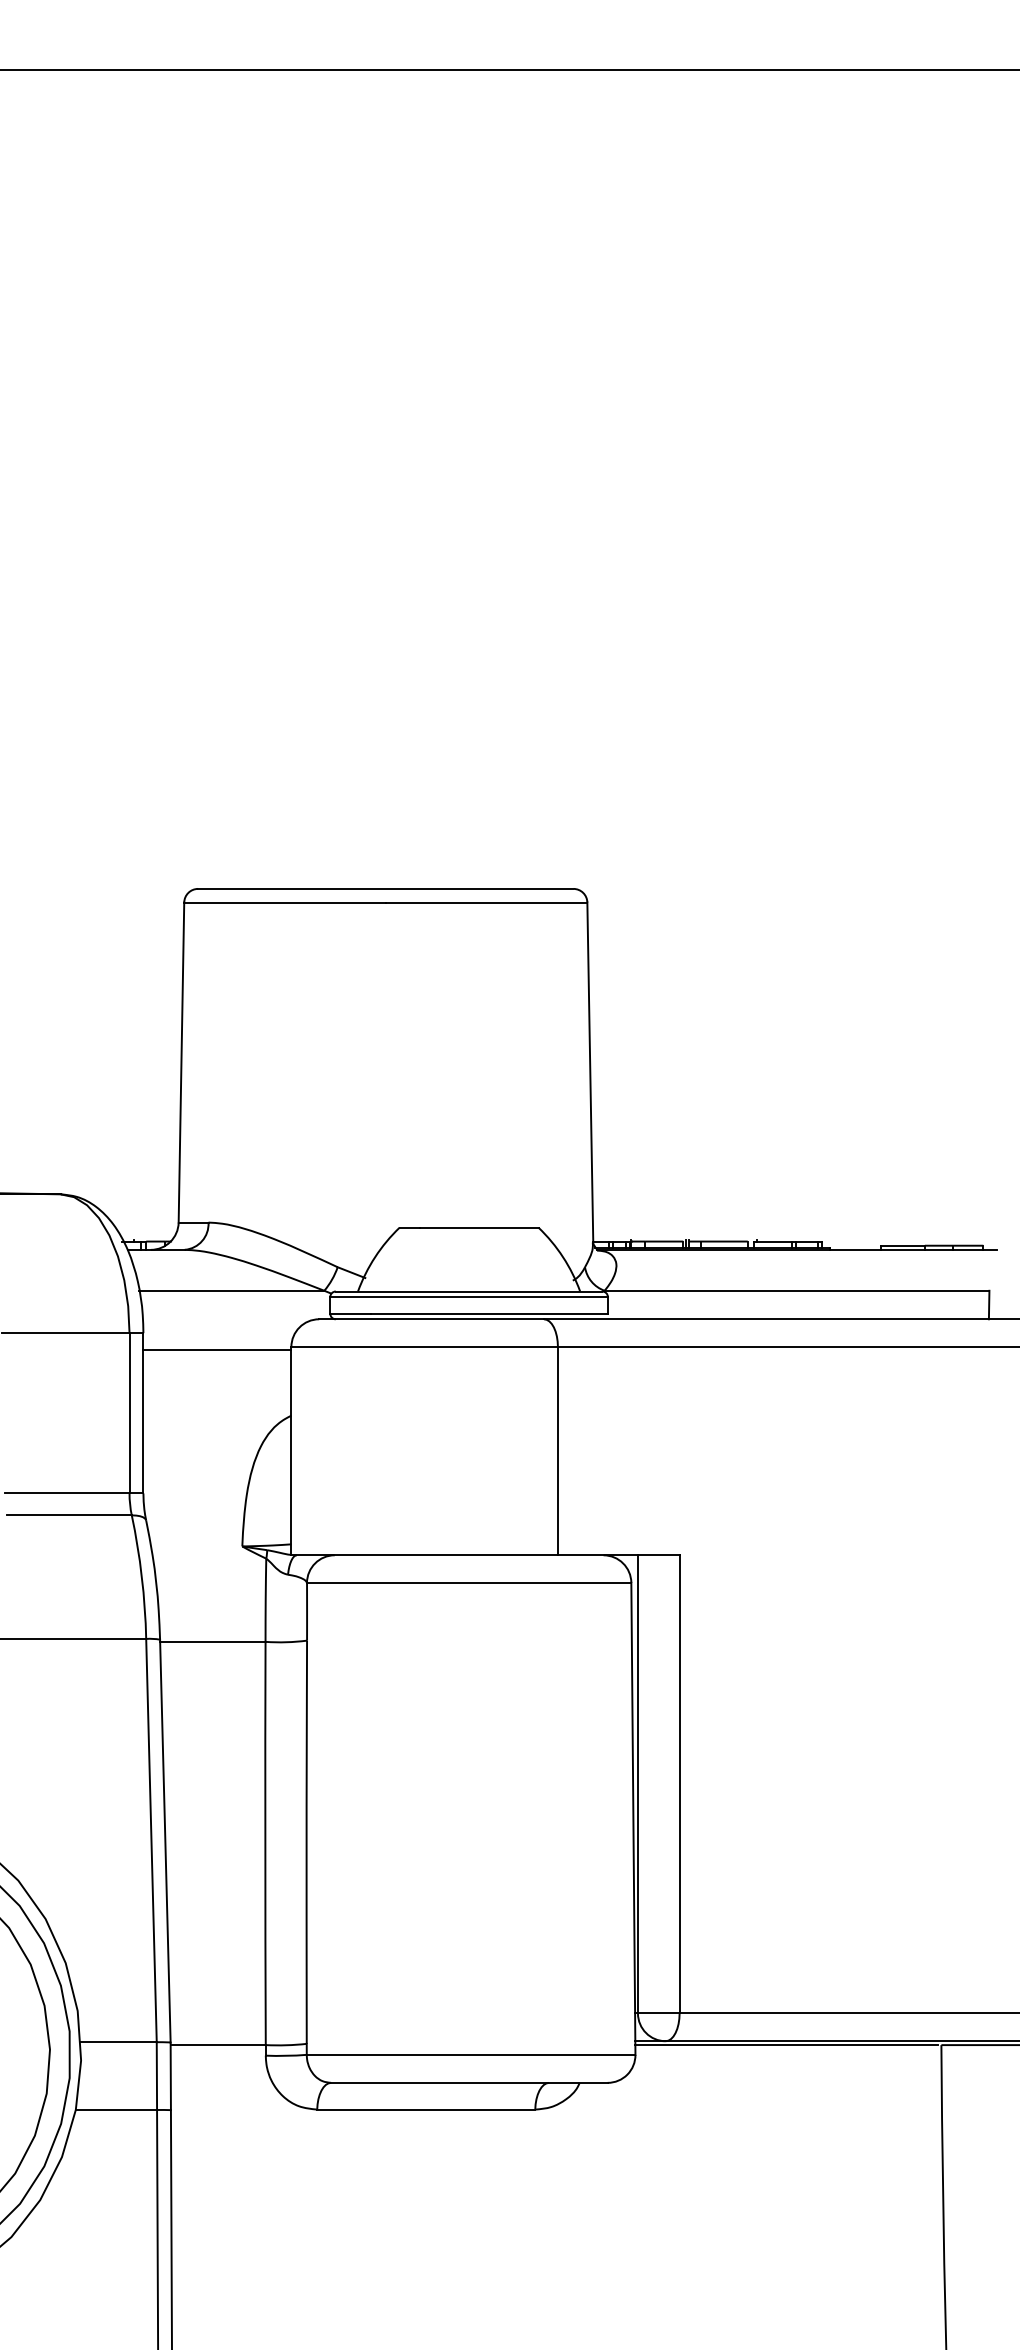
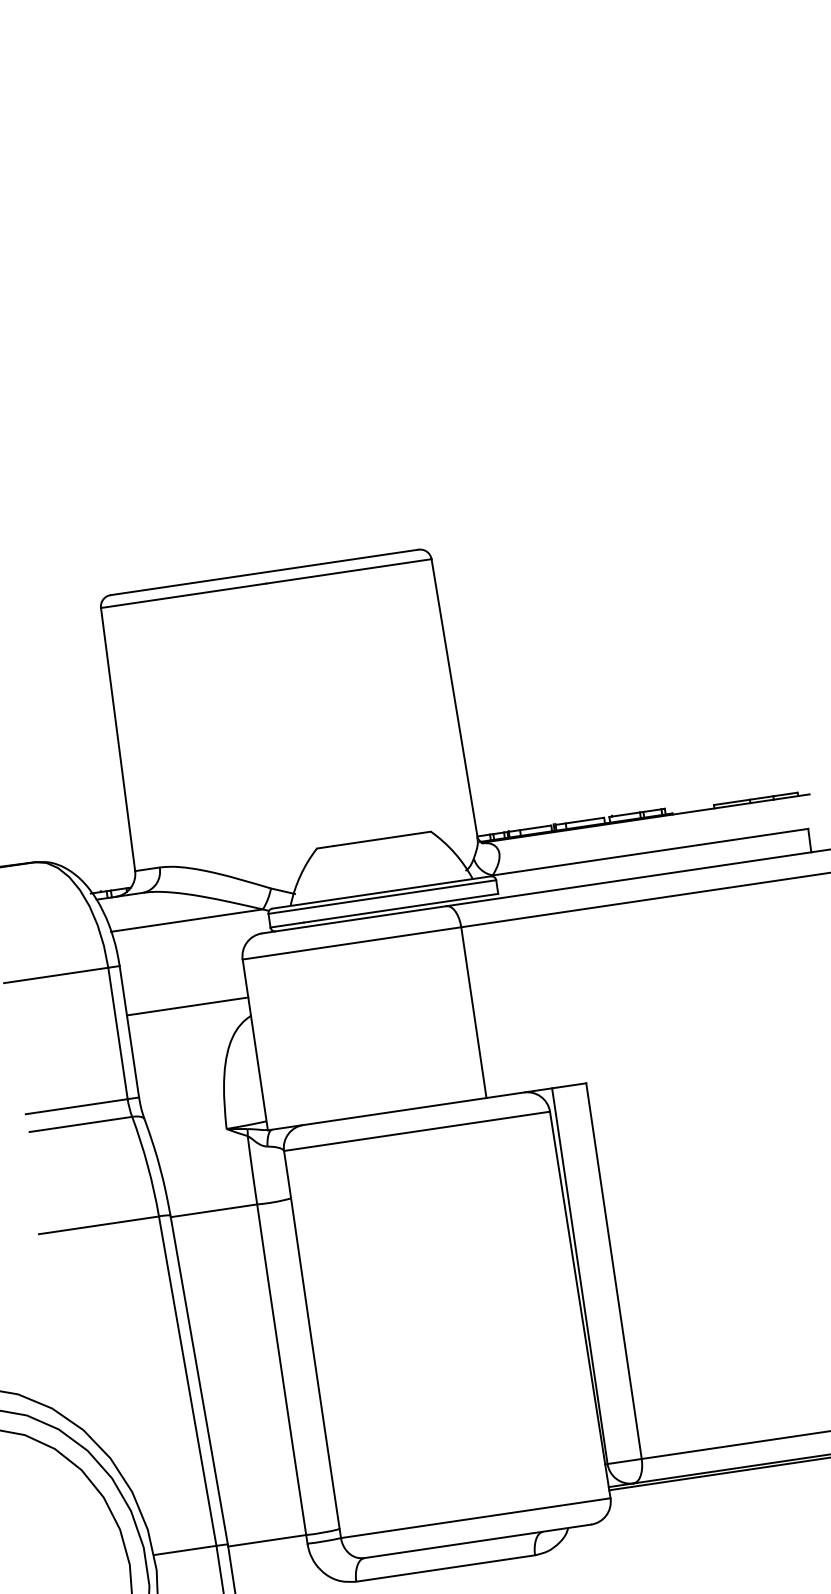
line: (217, 1350) -> (187, 1006), moved

